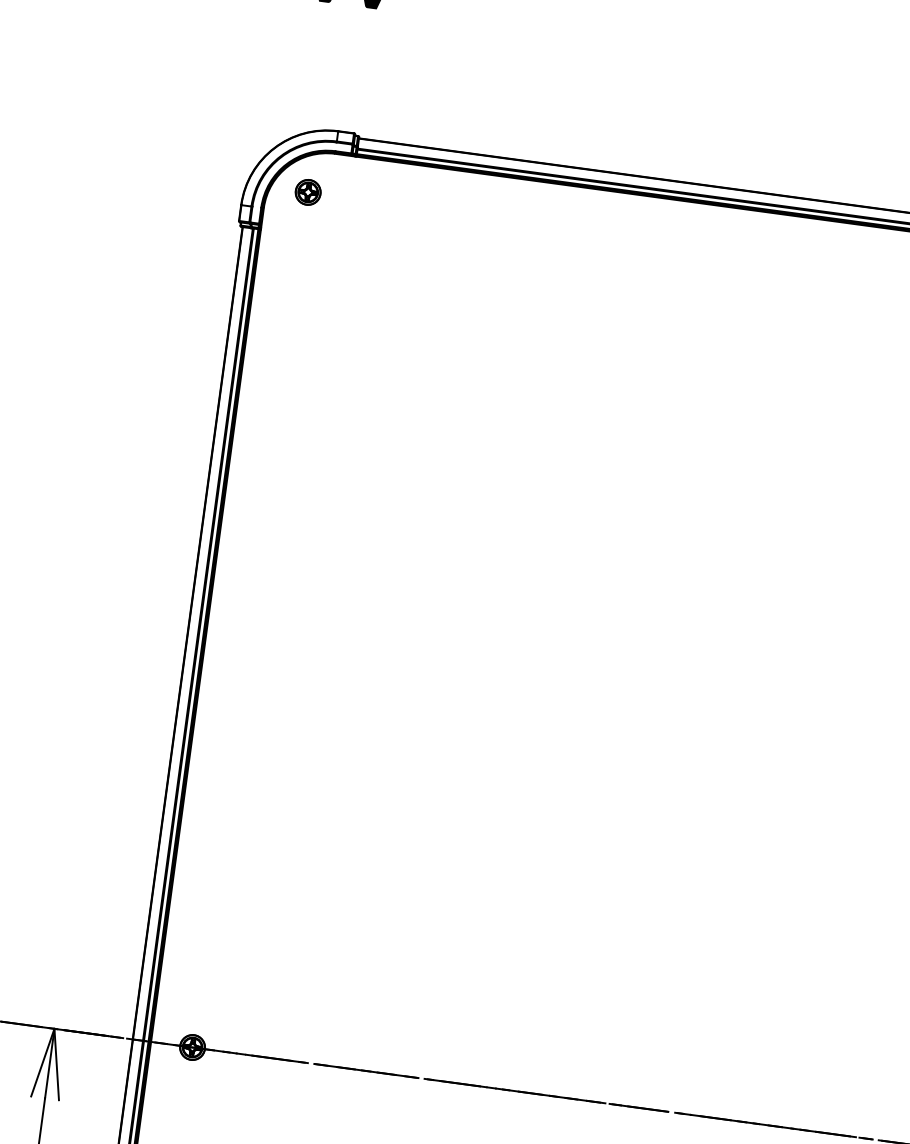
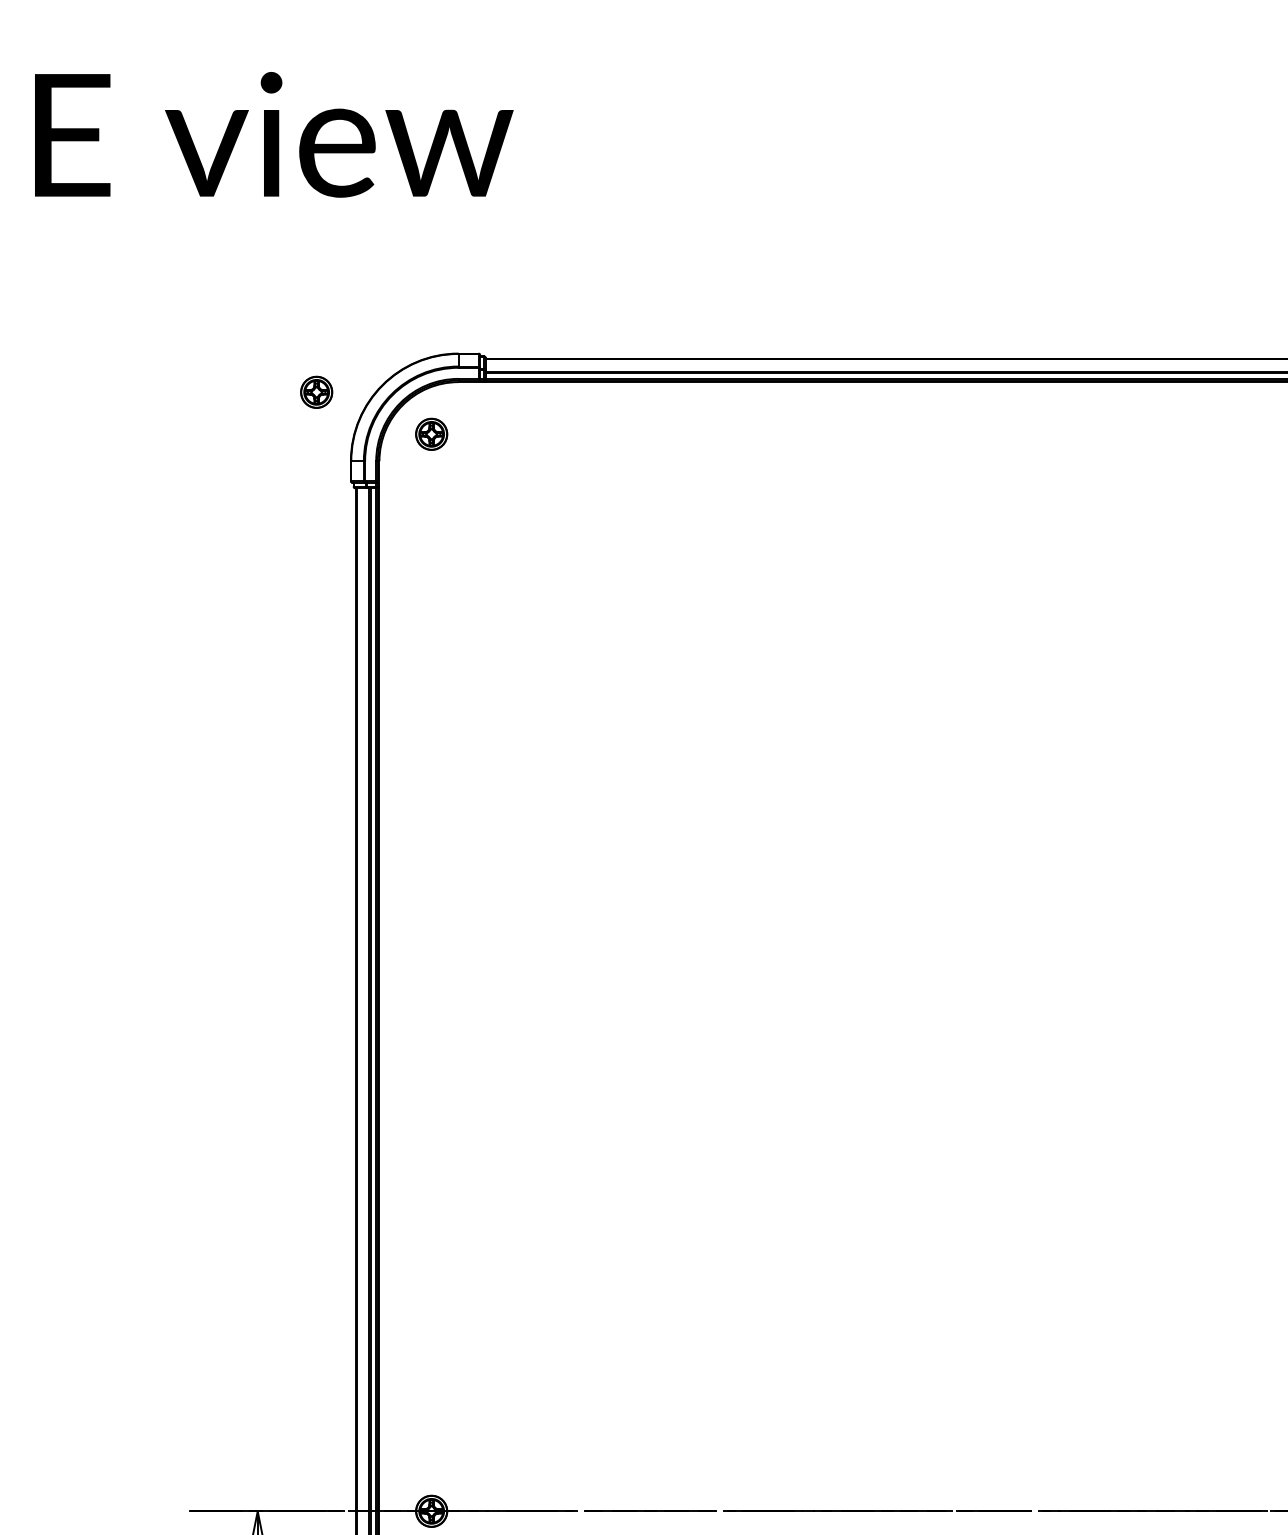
part: (221, 146) -> (316, 391), added

